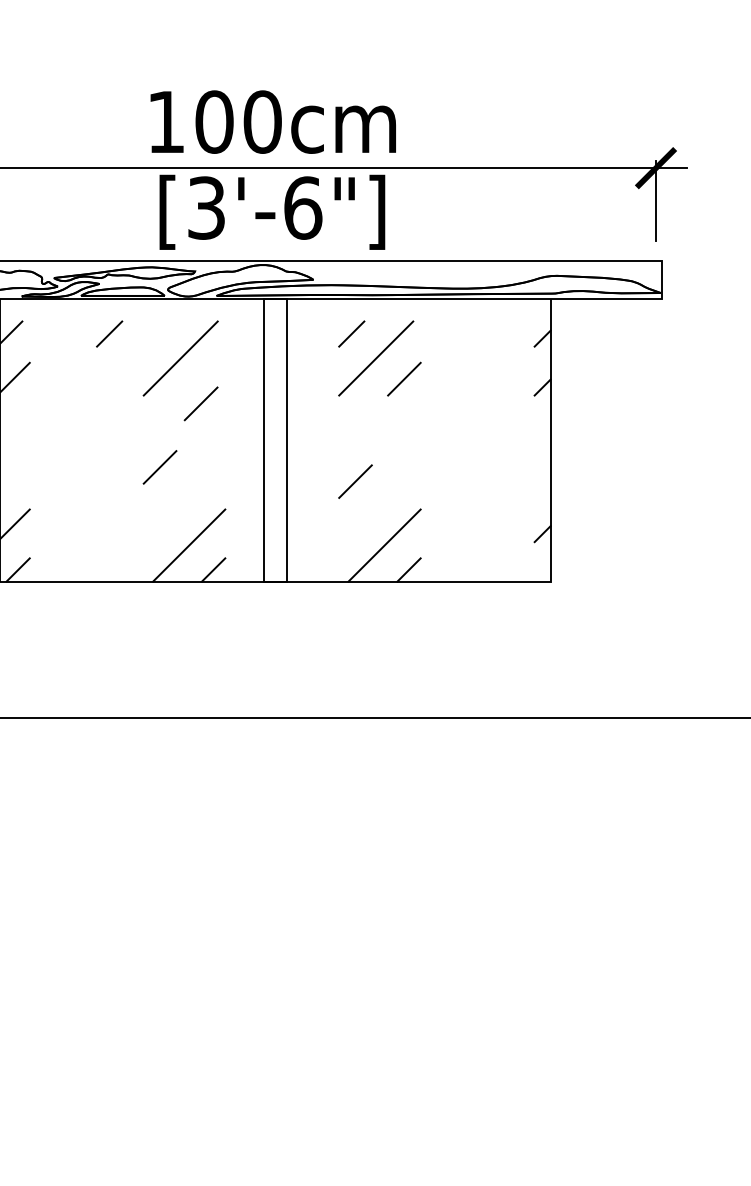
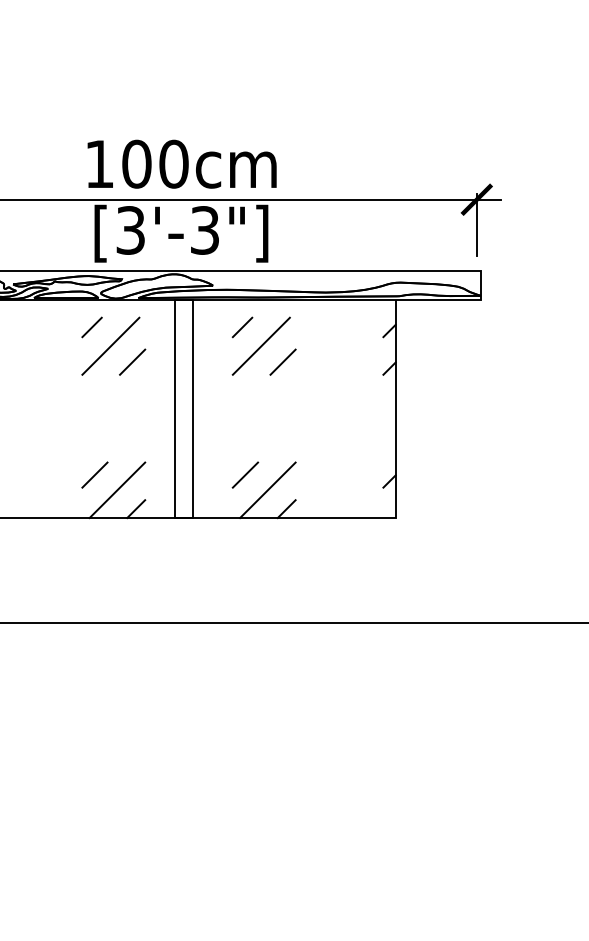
text: (302, 208) -> (204, 230), [3'-6"] -> [3'-3"]
line: (108, 334) -> (91, 327), moved
line: (201, 402) -> (132, 361), moved
line: (159, 466) -> (94, 474), moved
line: (355, 480) -> (245, 474), moved

